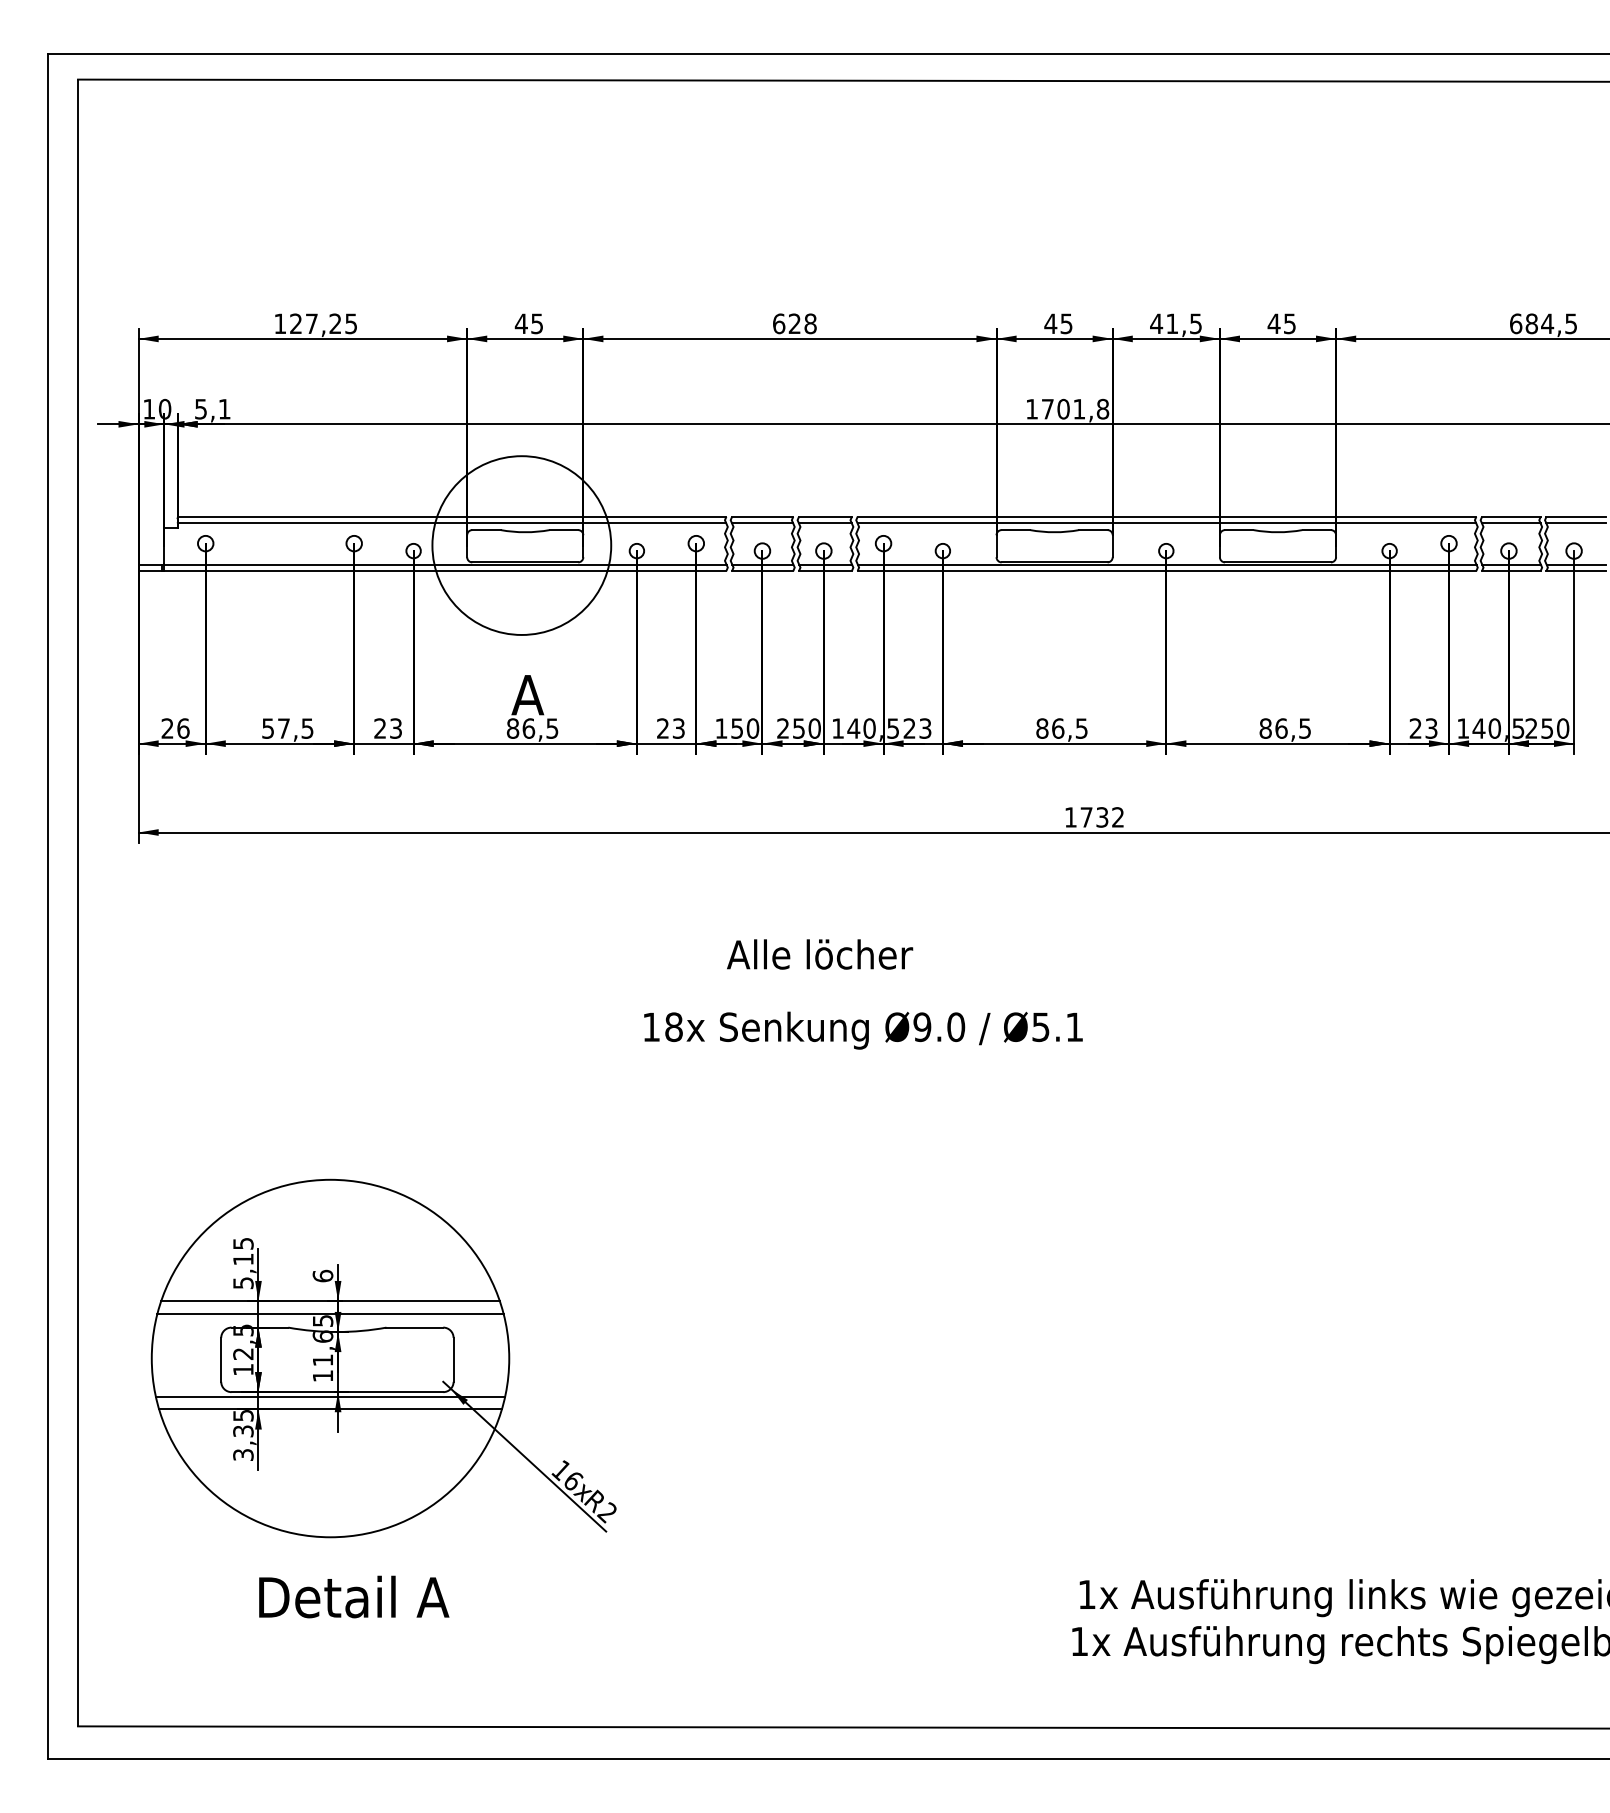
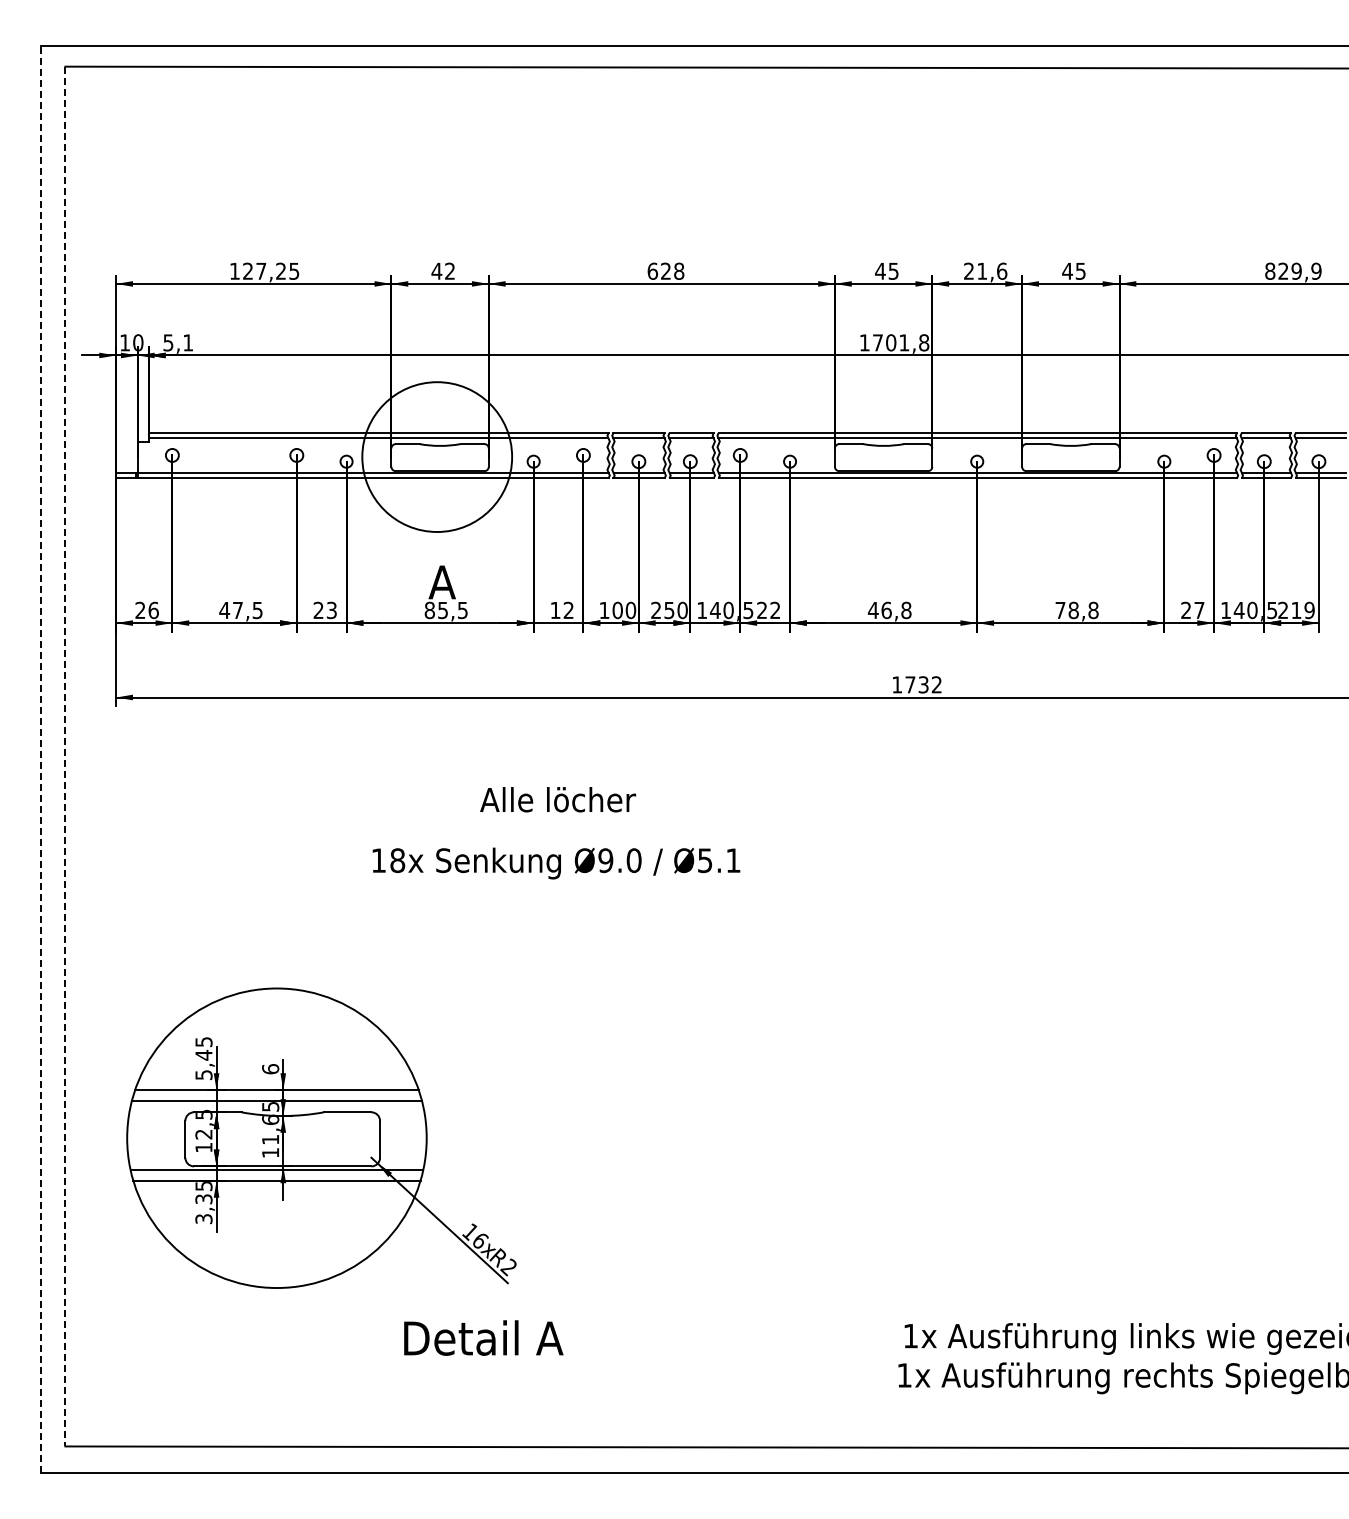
text: (536, 322) -> (449, 270), 45 -> 42
text: (1176, 322) -> (985, 270), 41,5 -> 21,6
text: (1543, 322) -> (1293, 270), 684,5 -> 829,9
text: (267, 728) -> (224, 610), 57,5 -> 47,5
text: (529, 728) -> (443, 610), 86,5 -> 85,5
text: (670, 728) -> (561, 610), 23 -> 12
text: (736, 728) -> (617, 610), 150 -> 100
text: (925, 728) -> (775, 610), 23 -> 22
text: (1061, 728) -> (889, 610), 86,5 -> 46,8
text: (1284, 728) -> (1076, 610), 86,5 -> 78,8
text: (1431, 728) -> (1199, 610), 23 -> 27
text: (1554, 728) -> (1302, 610), 250 -> 219
line: (78, 902) -> (65, 756), solid -> dashed
line: (48, 906) -> (40, 759), solid -> dashed
text: (820, 954) -> (558, 799), moved
text: (863, 1030) -> (556, 863), moved
text: (242, 1258) -> (203, 1054), 5,15 -> 5,45
text: (353, 1596) -> (483, 1337), moved

